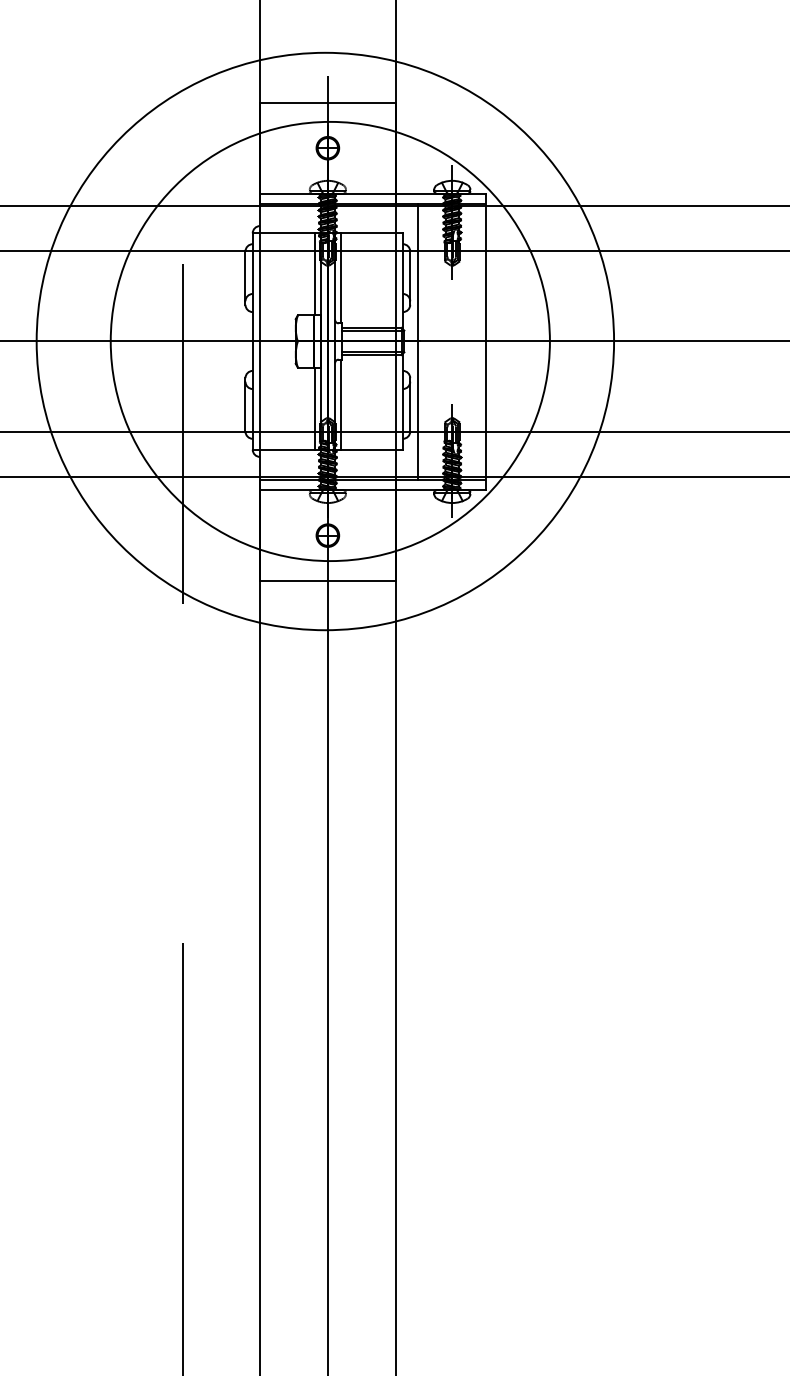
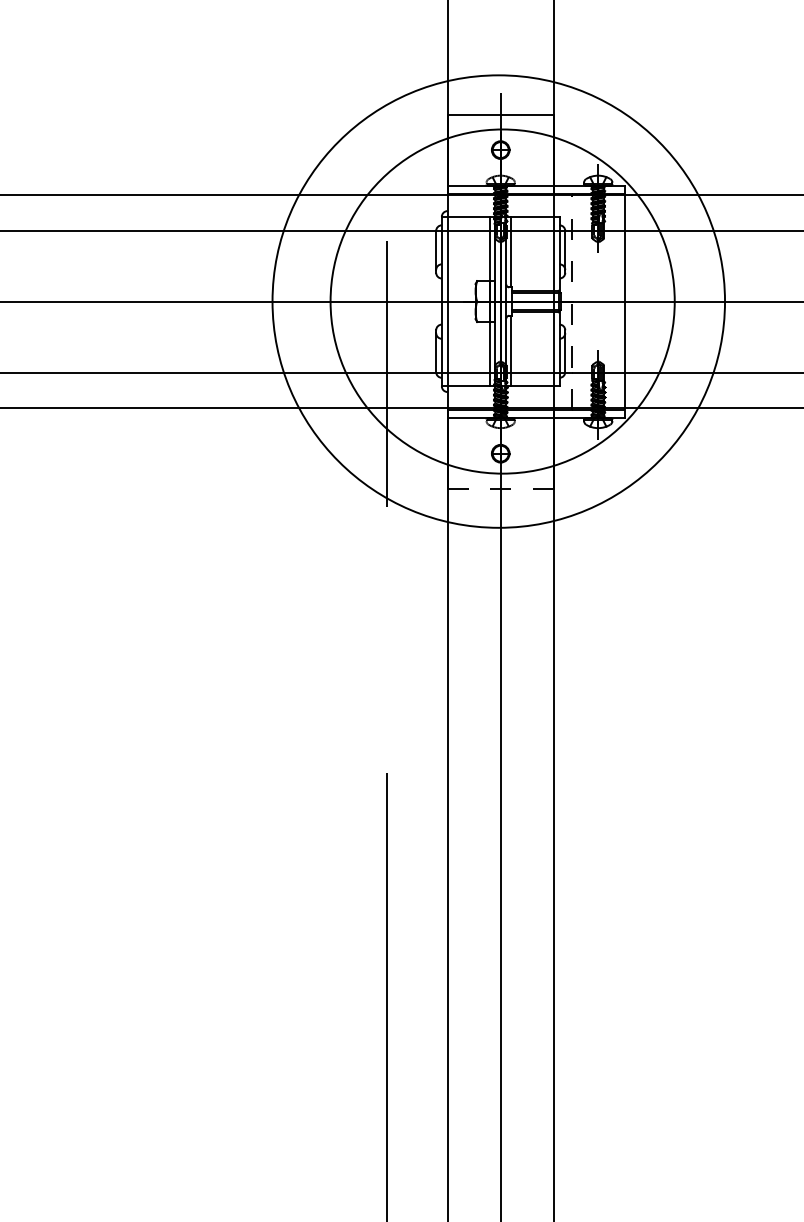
line: (418, 341) -> (571, 301), solid -> dashed
line: (328, 581) -> (501, 489), solid -> dashed

